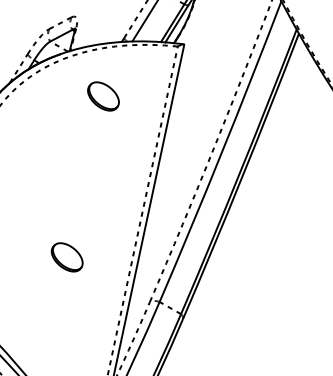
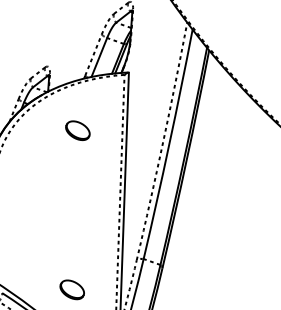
part: (103, 96) -> (77, 130), moved
part: (66, 256) -> (71, 289), moved

